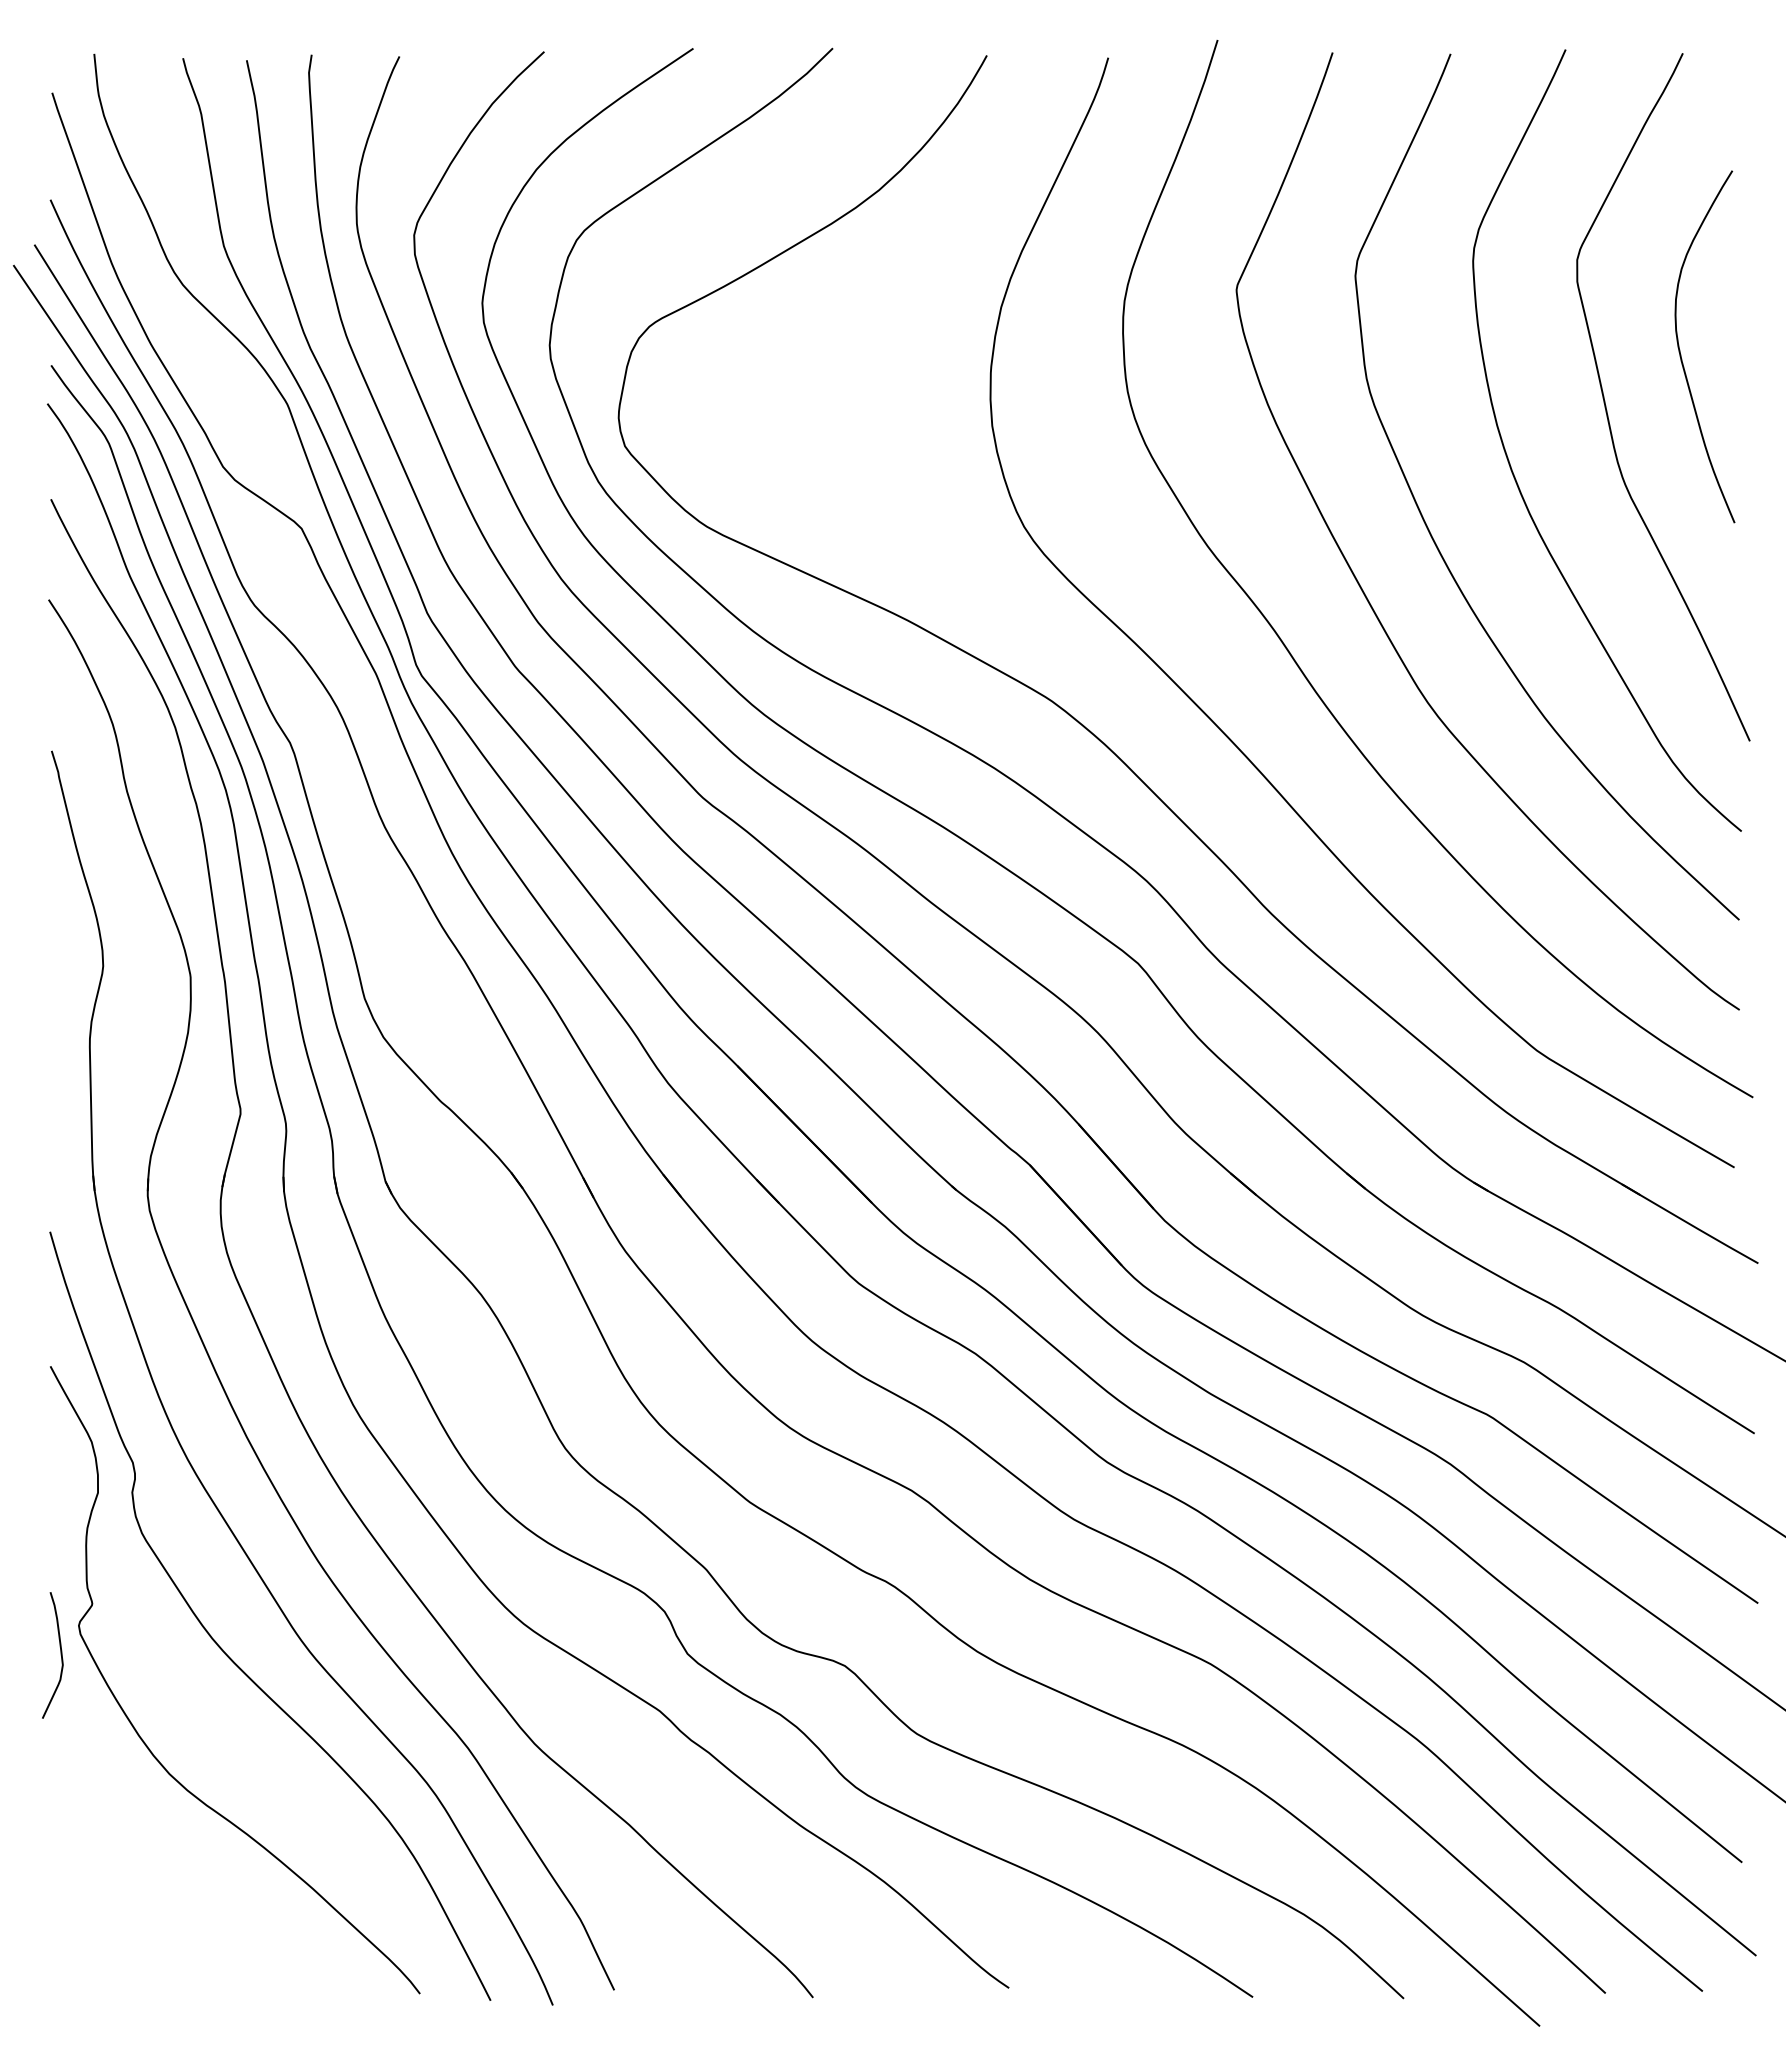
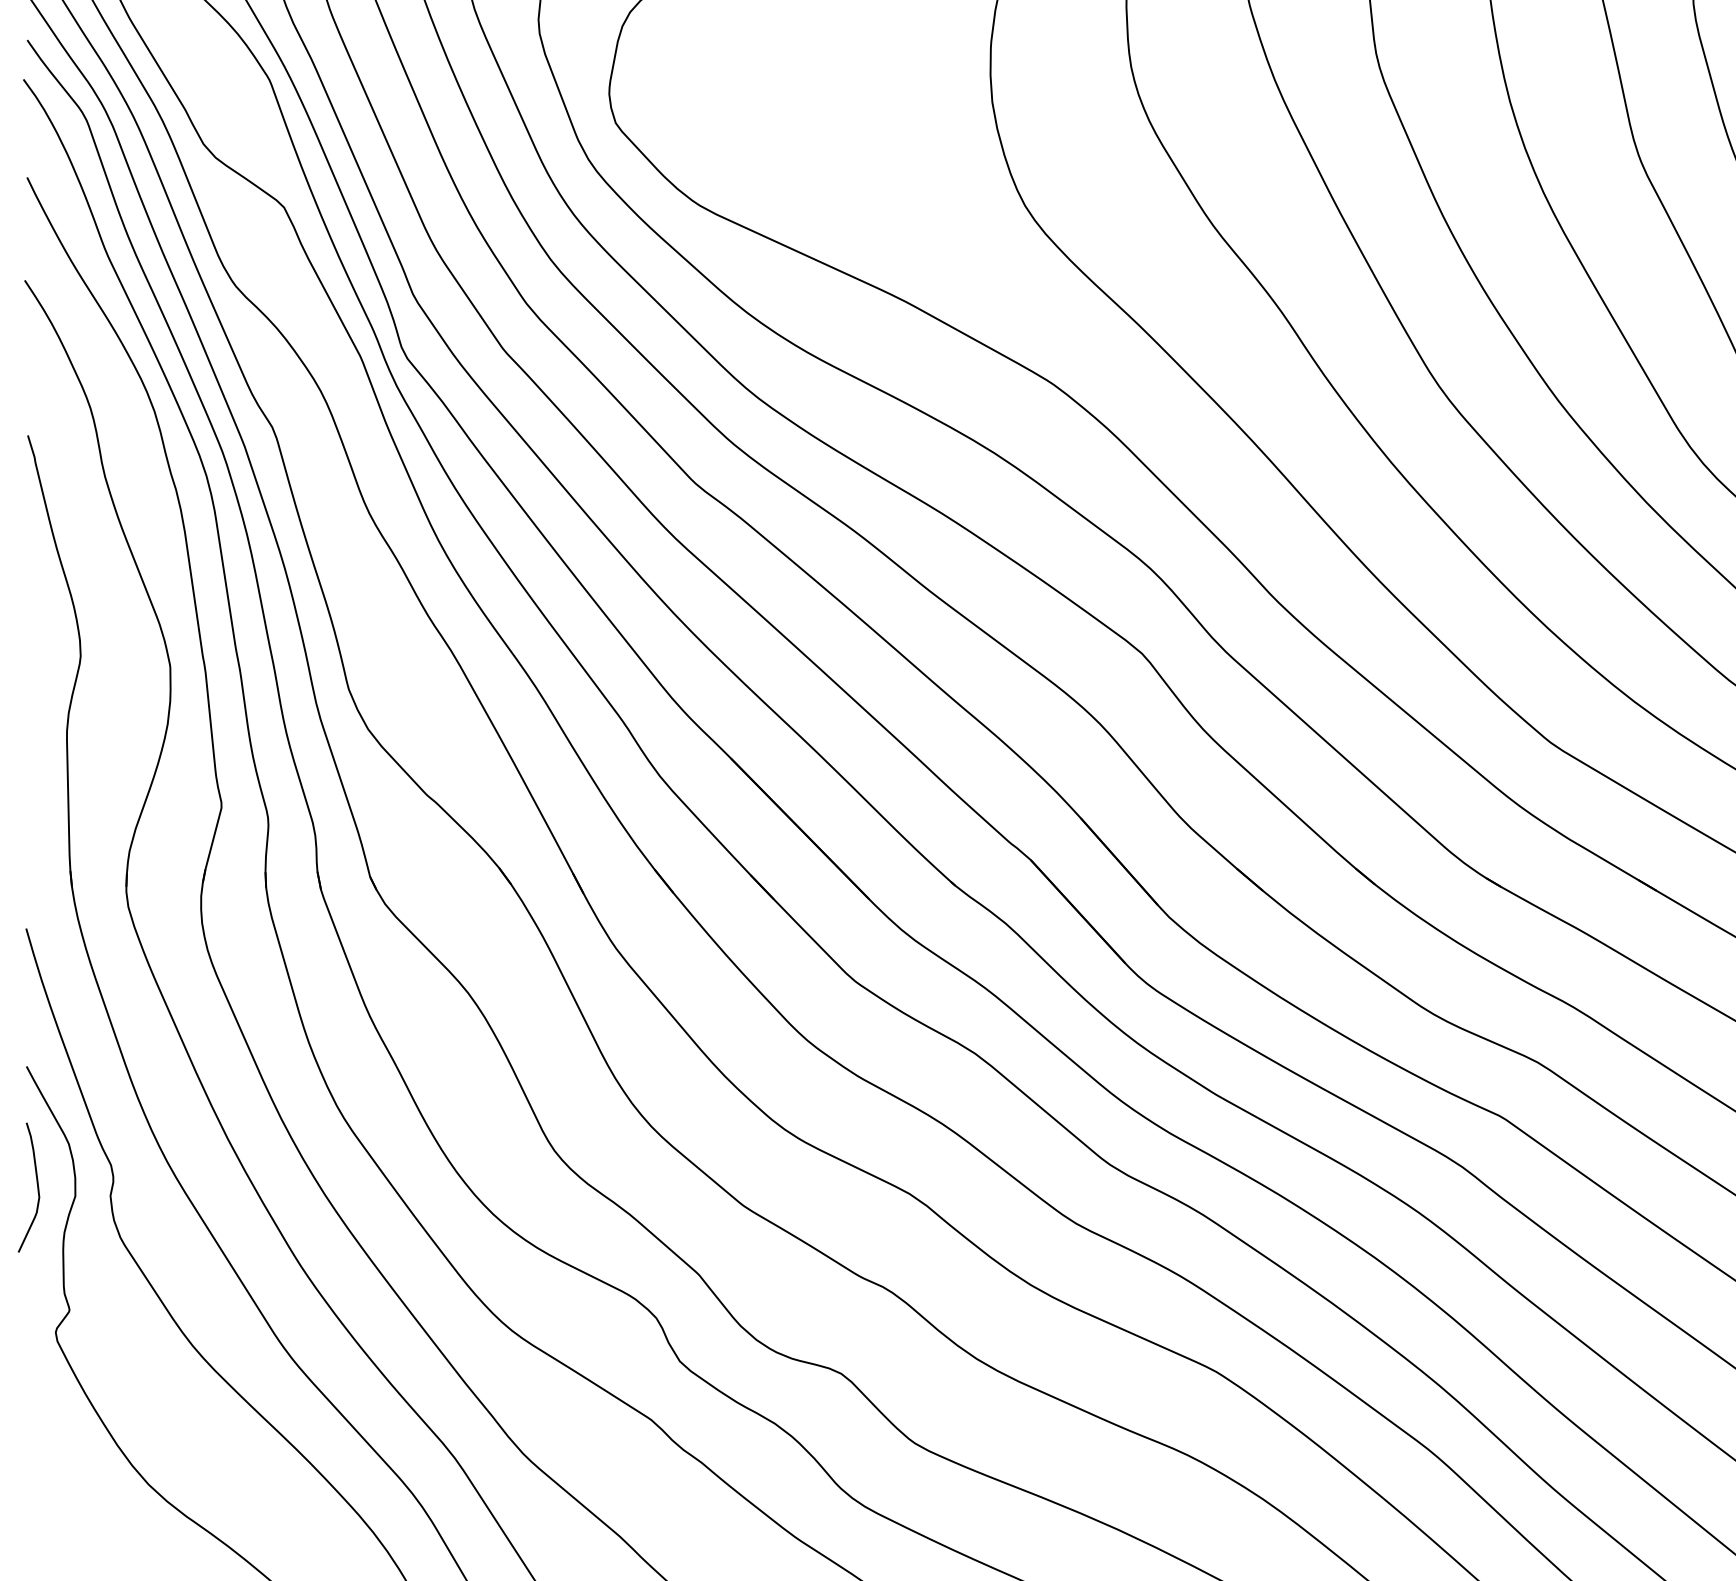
curve: (60, 1655) -> (36, 1187), moved

